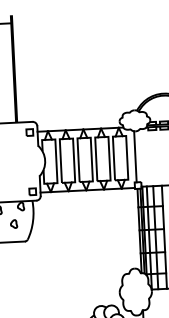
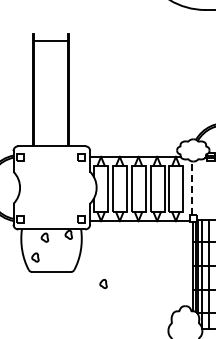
line: (134, 156) -> (191, 188), solid -> dashed
part: (13, 223) -> (103, 283), moved

